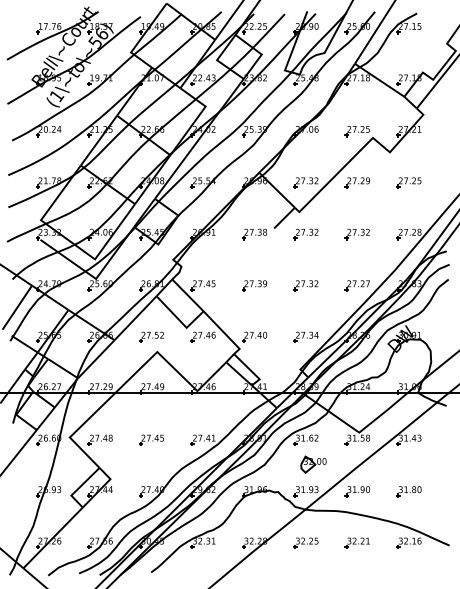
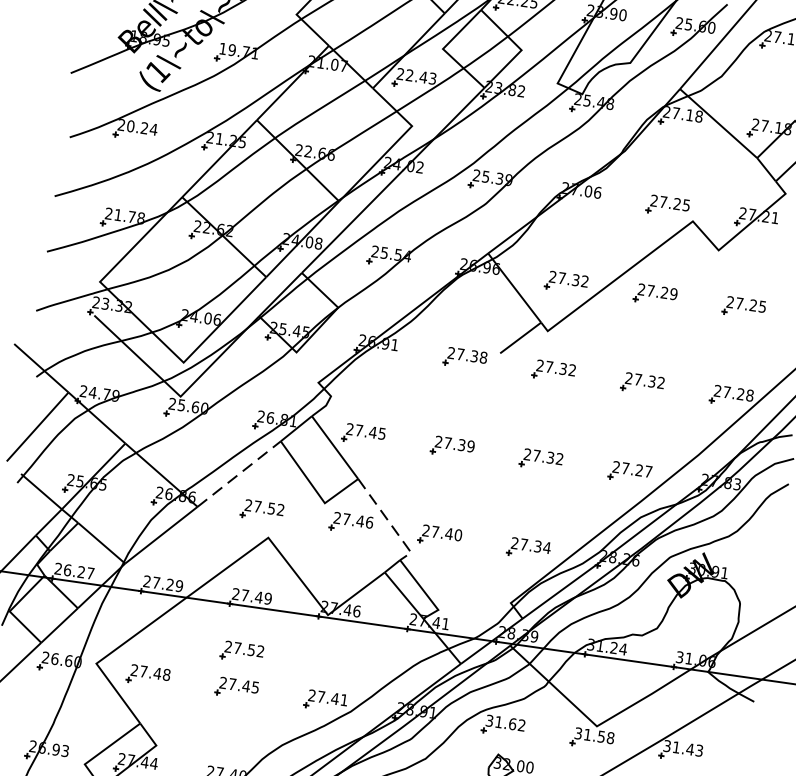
line: (135, 317) -> (239, 472), solid -> dashed
line: (224, 333) -> (388, 522), solid -> dashed
part: (151, 418) -> (241, 650), added

